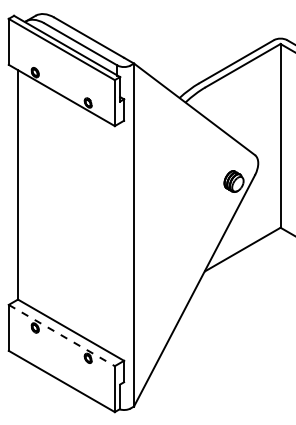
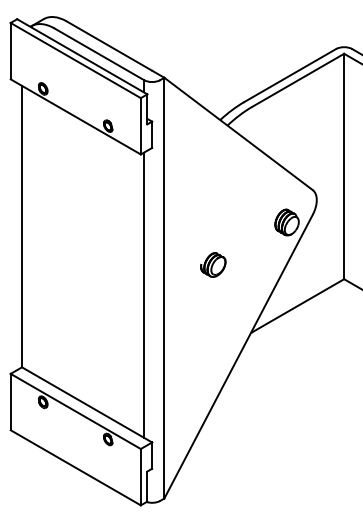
part: (174, 215) -> (213, 264), added
line: (117, 240) -> (144, 294), added
line: (62, 335) -> (76, 411), dashed -> solid

